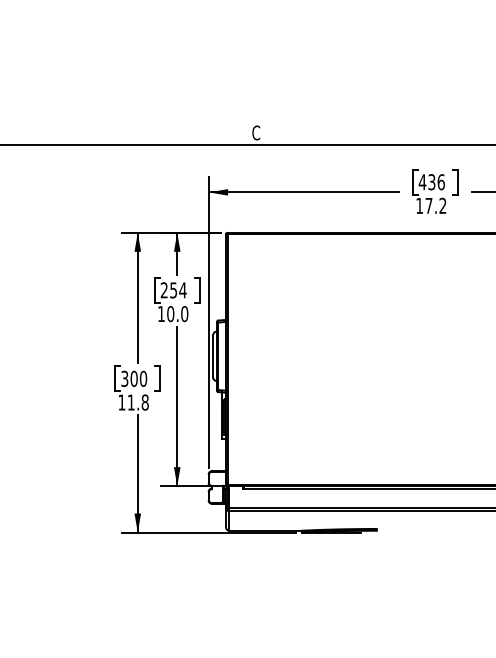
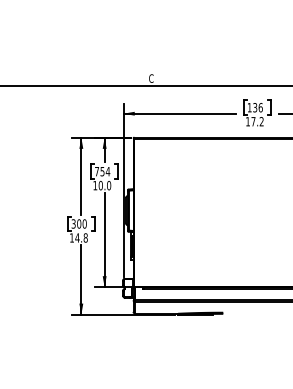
text: (422, 181) -> (249, 107), 436 -> 136
text: (163, 290) -> (96, 171), 254 -> 754
text: (131, 401) -> (77, 237), 11.8 -> 14.8

